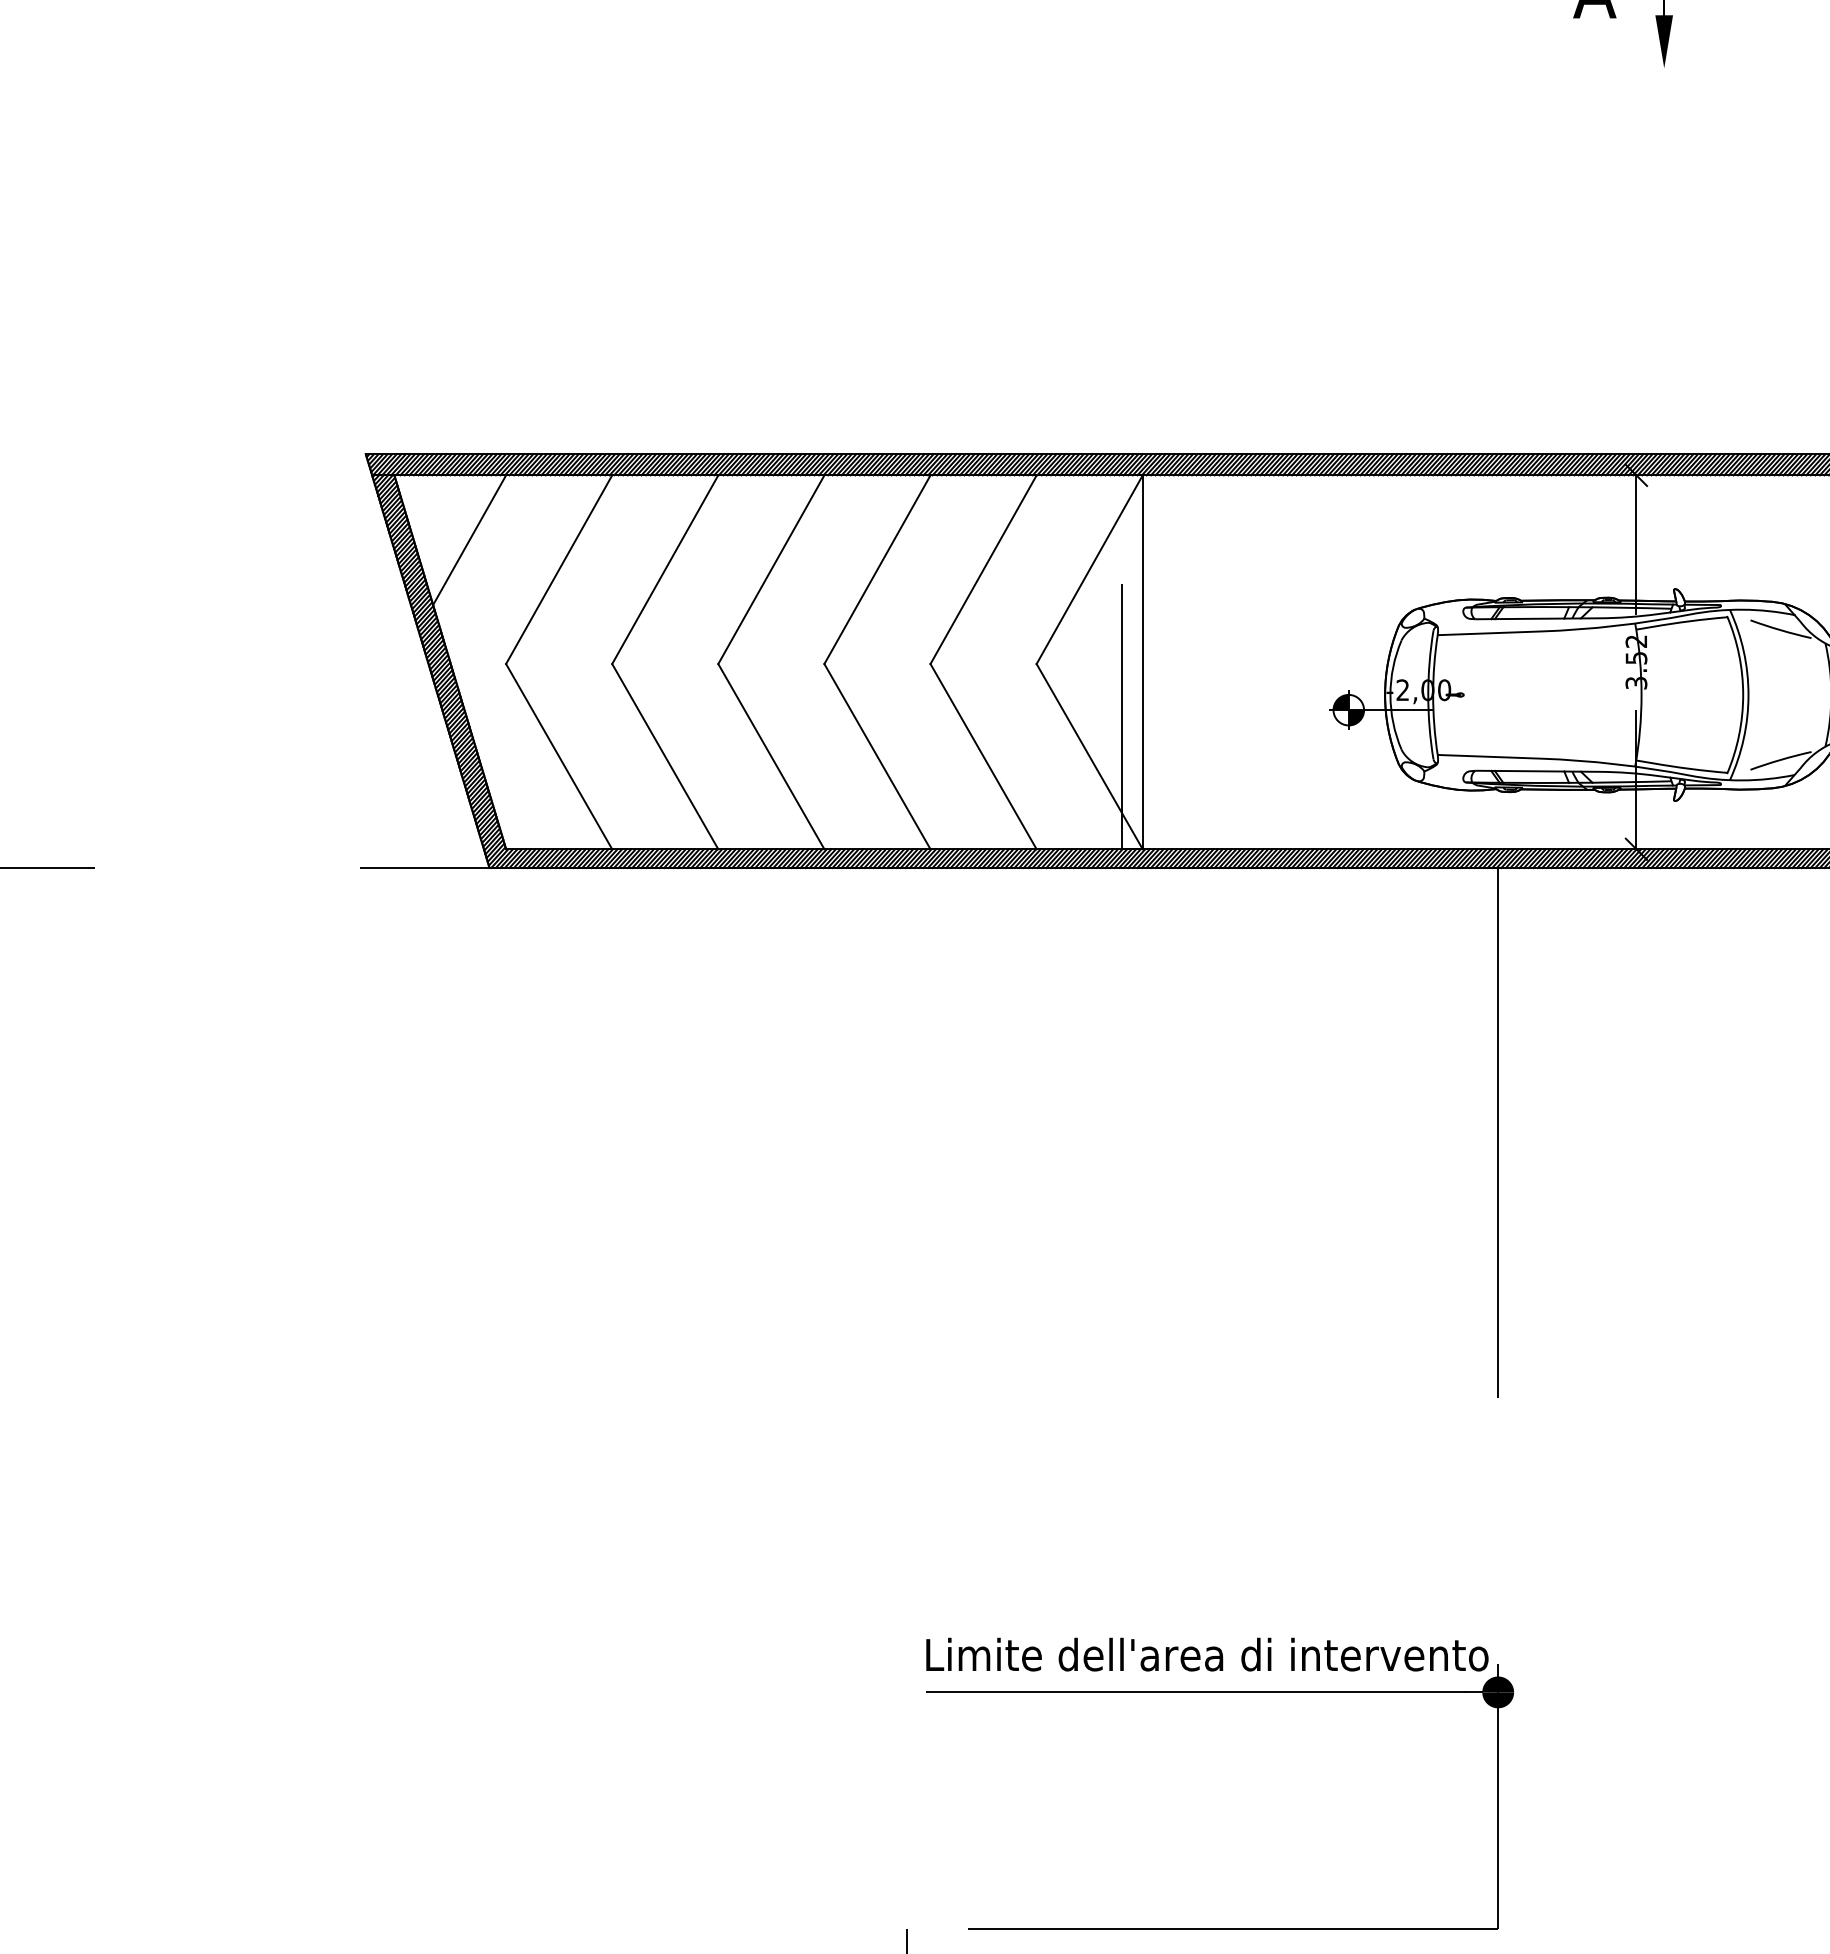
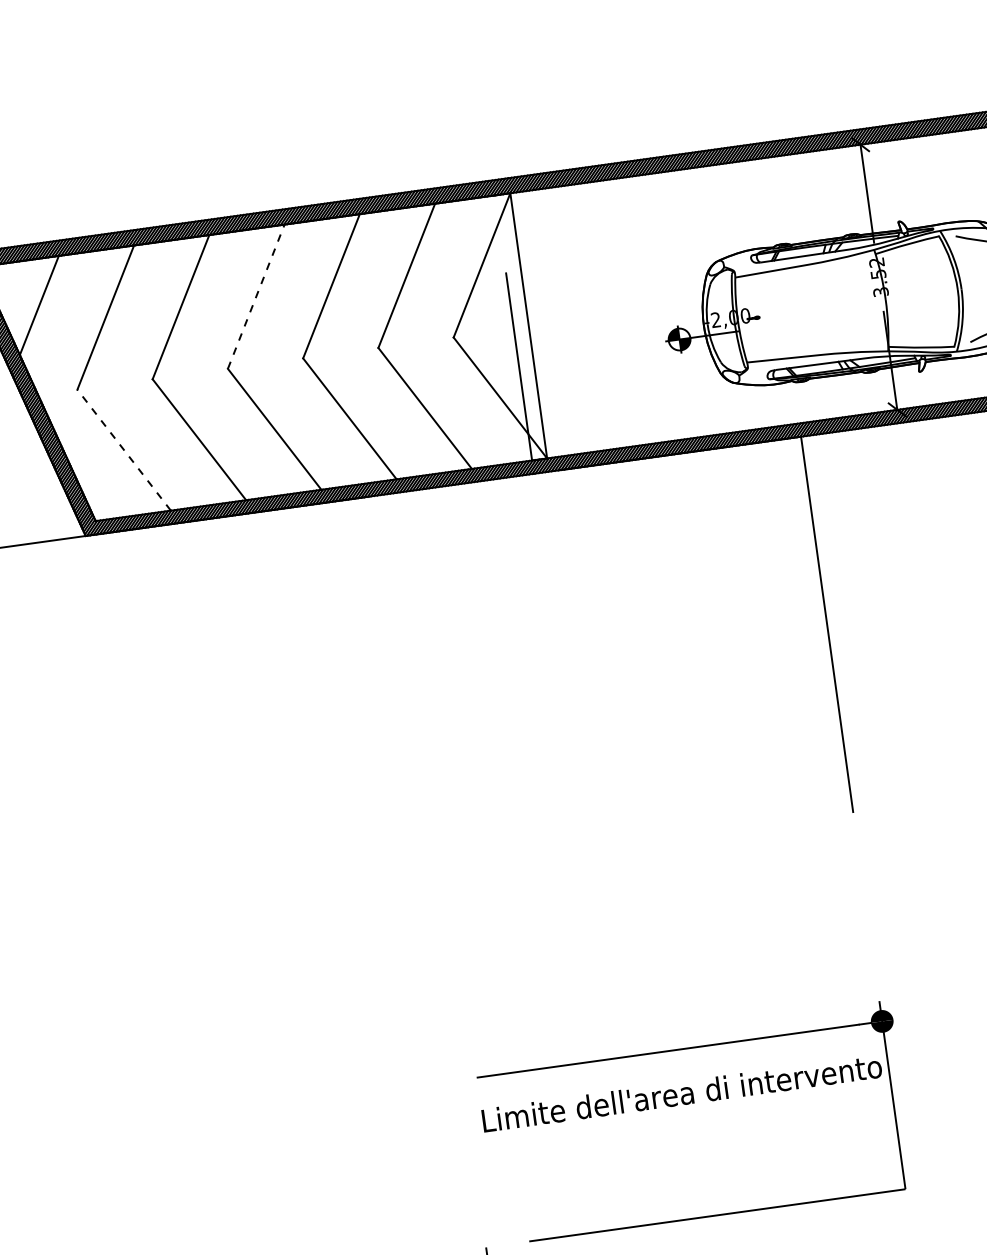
line: (771, 569) -> (256, 296), solid -> dashed
line: (559, 756) -> (124, 450), solid -> dashed
text: (1207, 1654) -> (682, 1093), moved

